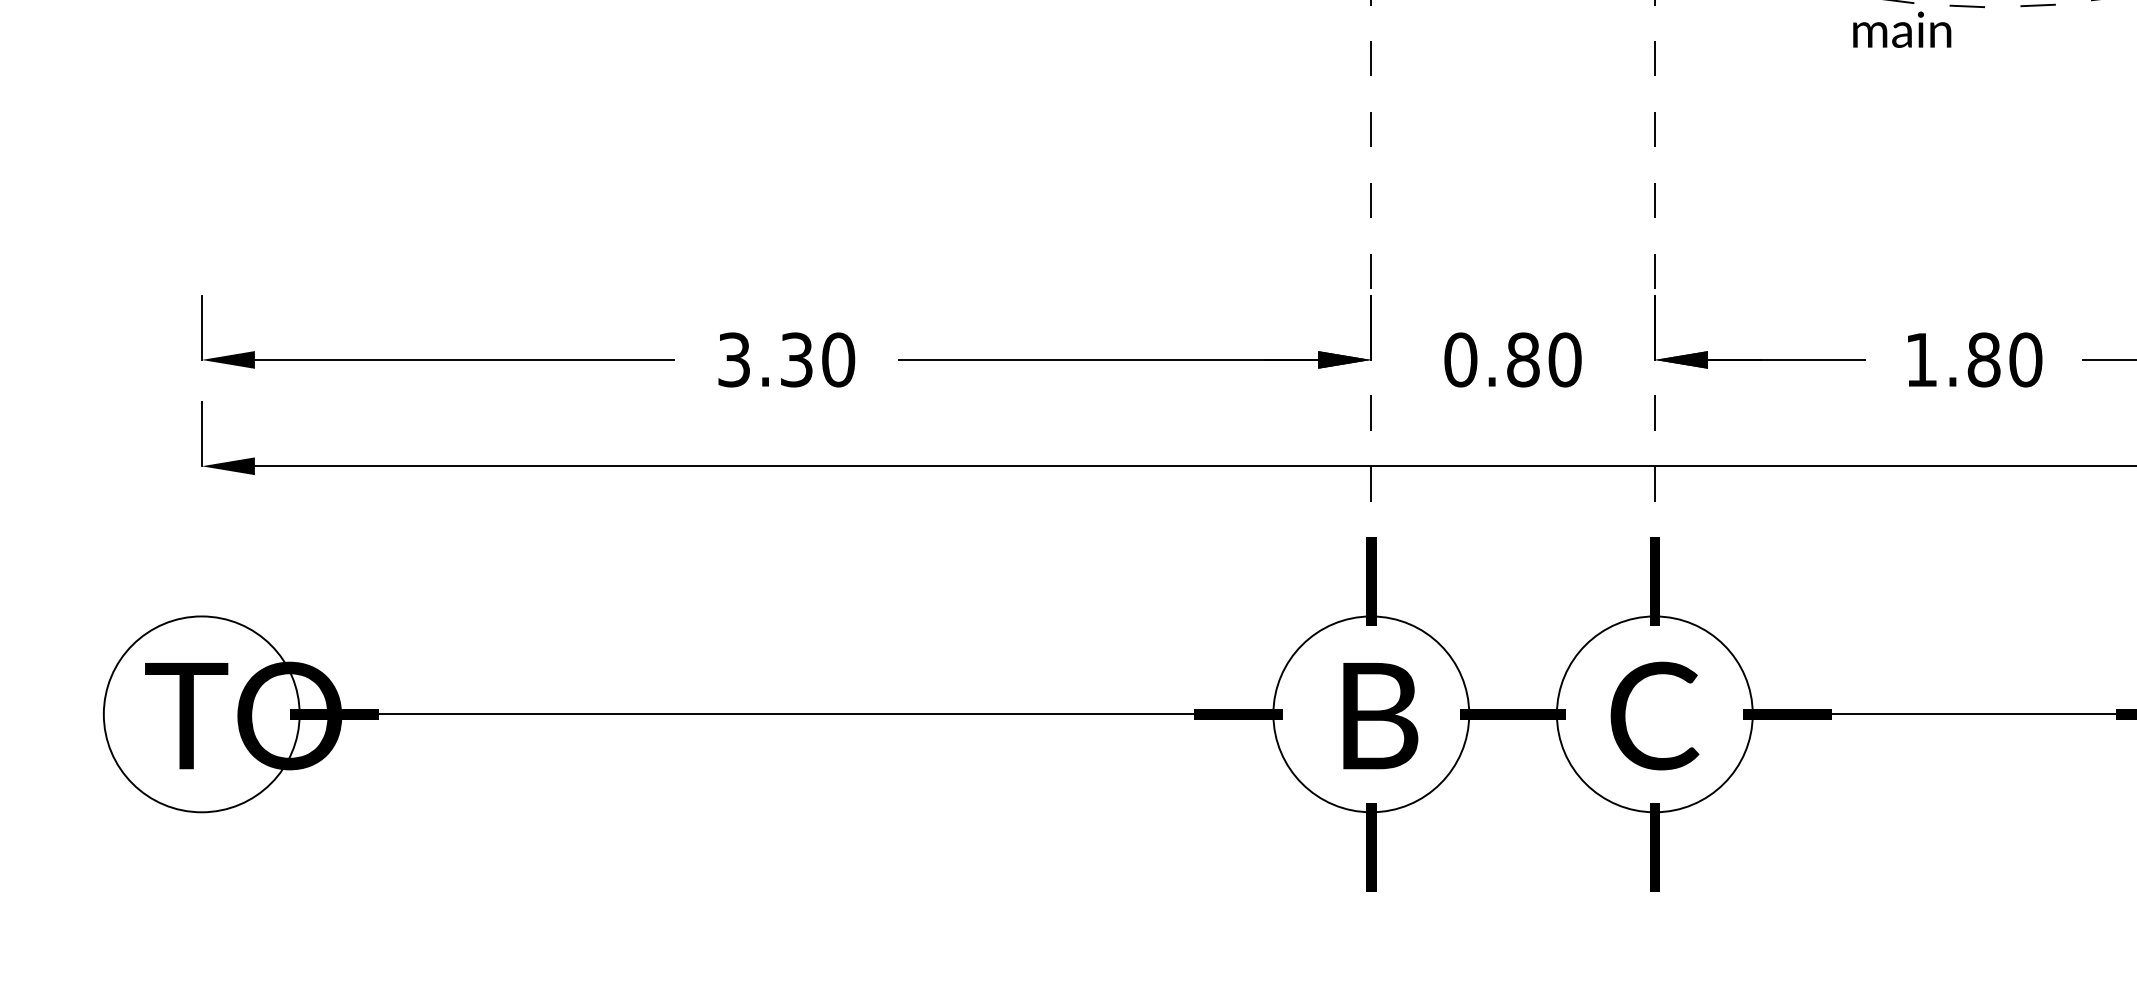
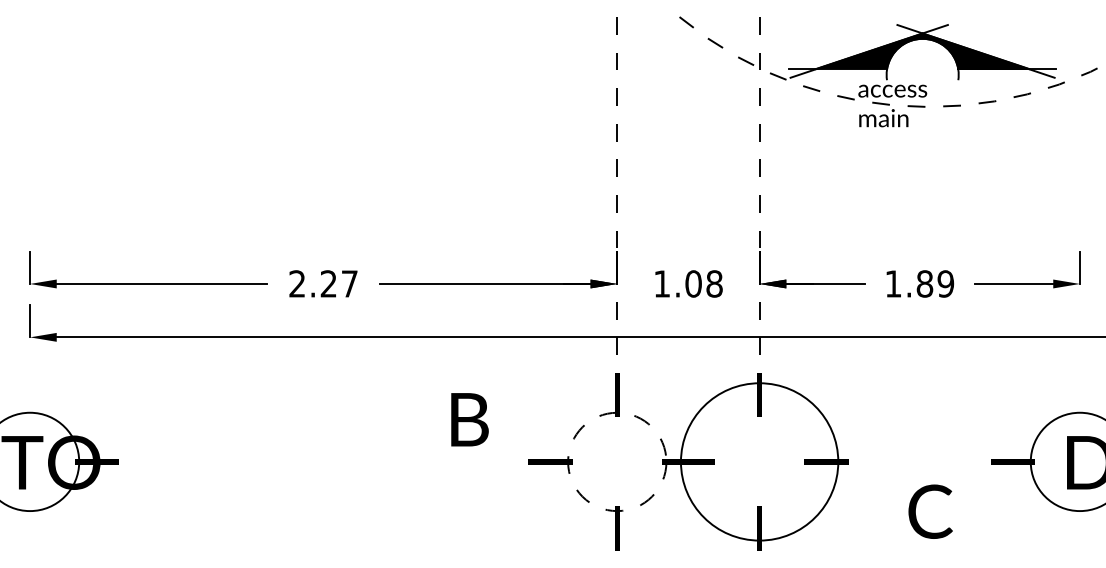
text: (786, 358) -> (323, 283), 3.30 -> 2.27
text: (1513, 358) -> (688, 283), 0.80 -> 1.08
text: (2025, 358) -> (945, 283), 1.80 -> 1.89
line: (786, 713) -> (323, 461), removed
circle: (1371, 713) -> (617, 461), solid -> dashed
circle: (1654, 713) -> (759, 461), size x1.6
line: (1973, 713) -> (919, 461), removed
text: (1379, 715) -> (469, 419), moved
text: (1654, 715) -> (930, 511), moved

